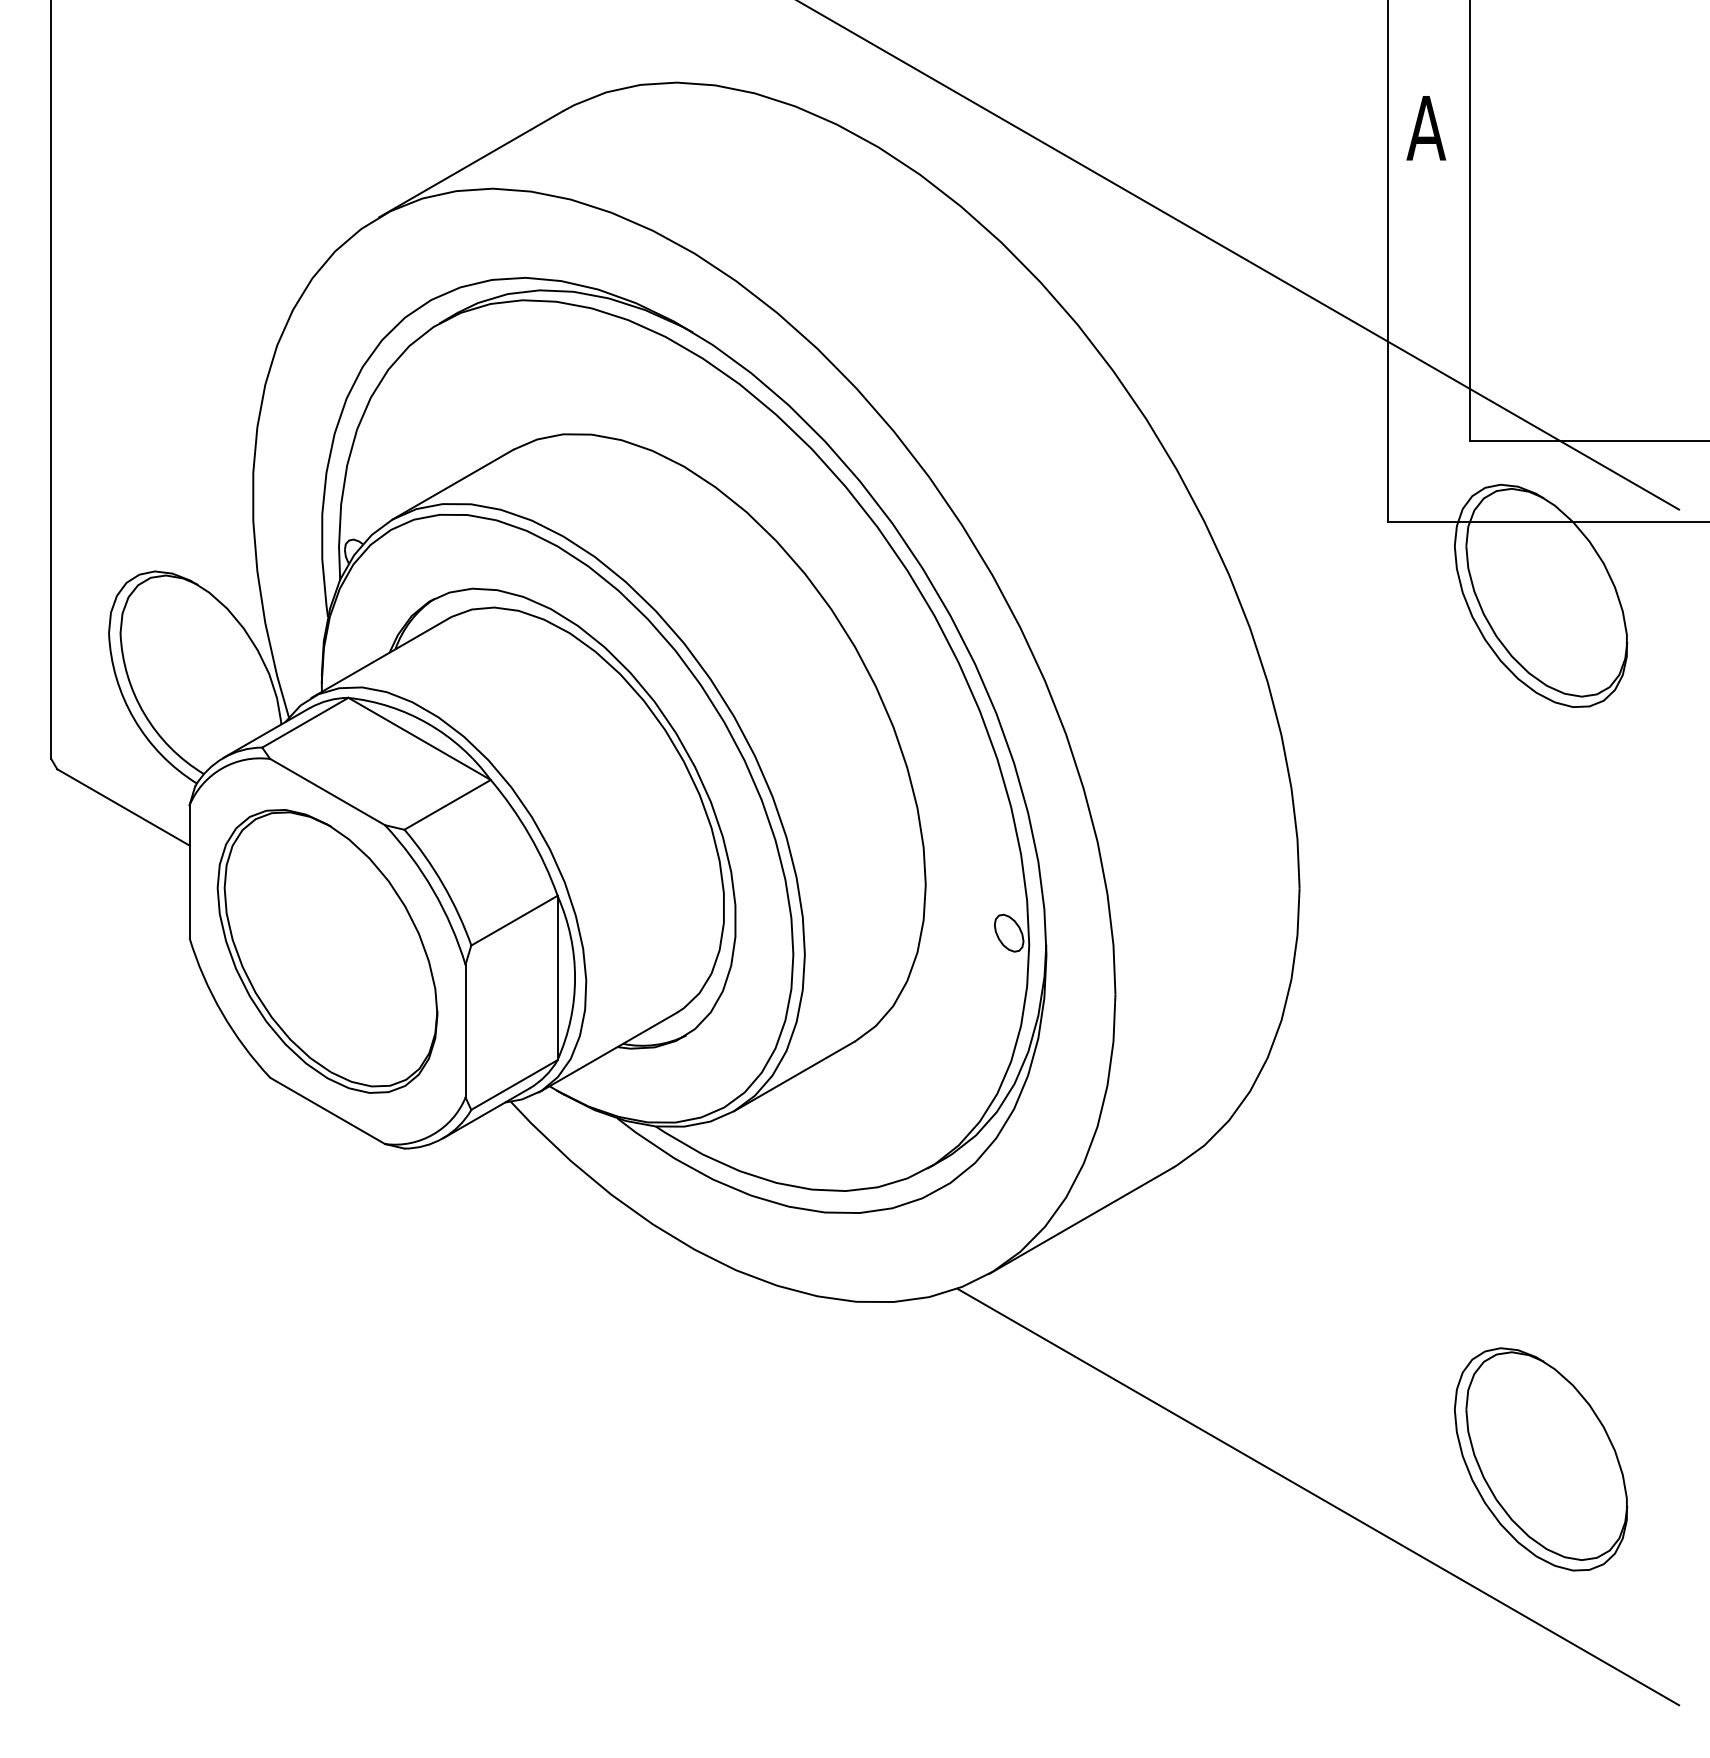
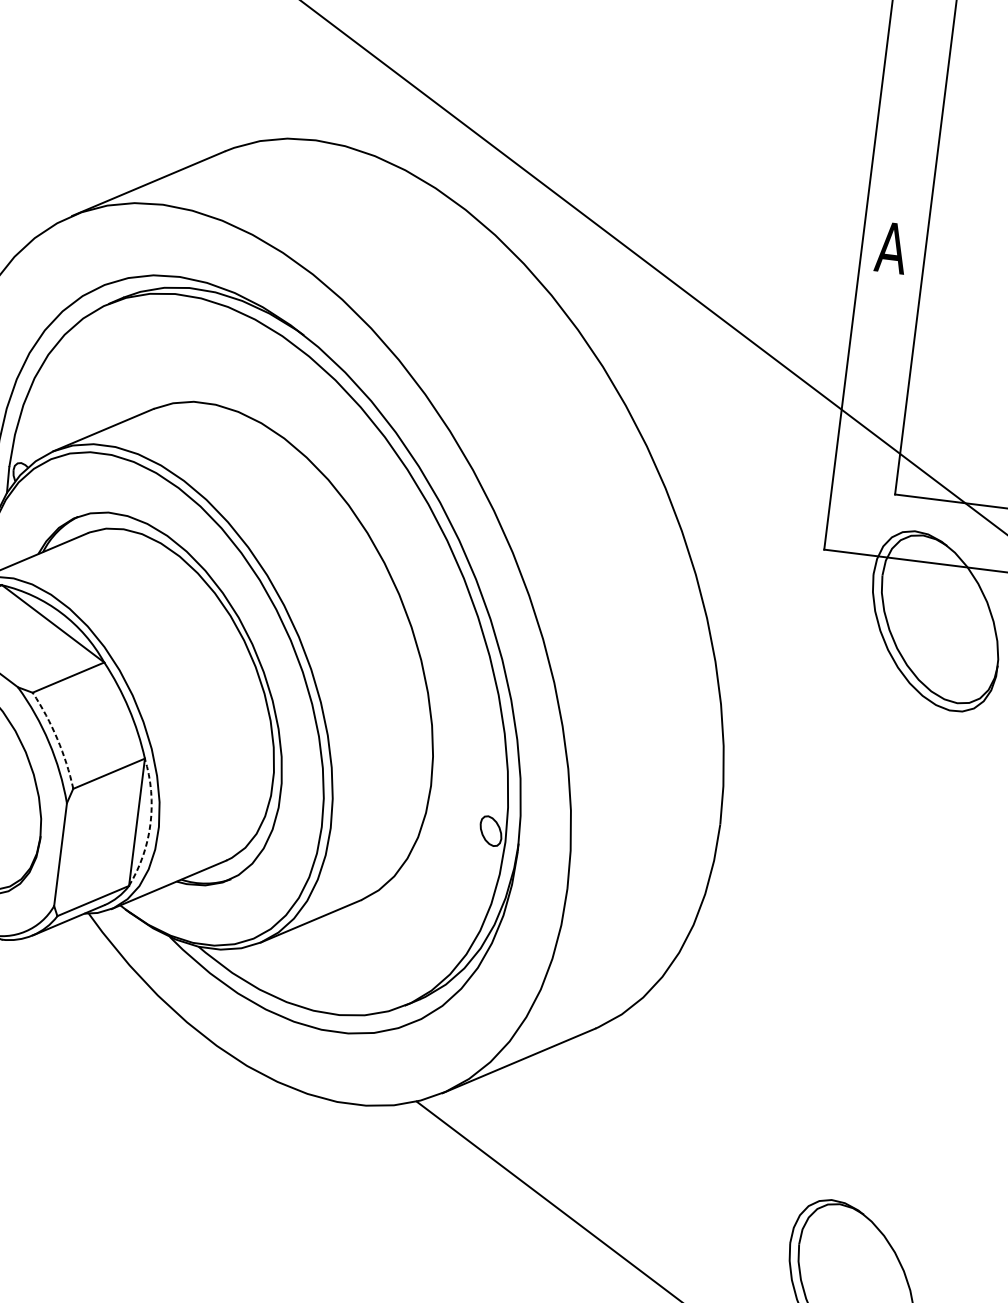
arc: (443, 884) -> (57, 738), solid -> dashed
arc: (575, 977) -> (150, 823), solid -> dashed

